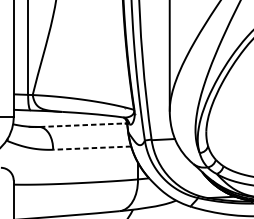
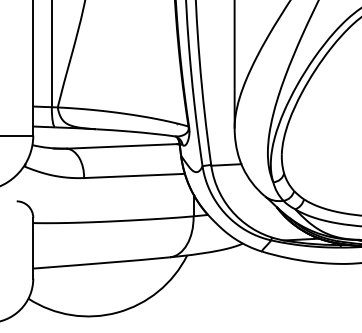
line: (82, 125) -> (121, 146), dashed -> solid
line: (92, 147) -> (134, 175), dashed -> solid

